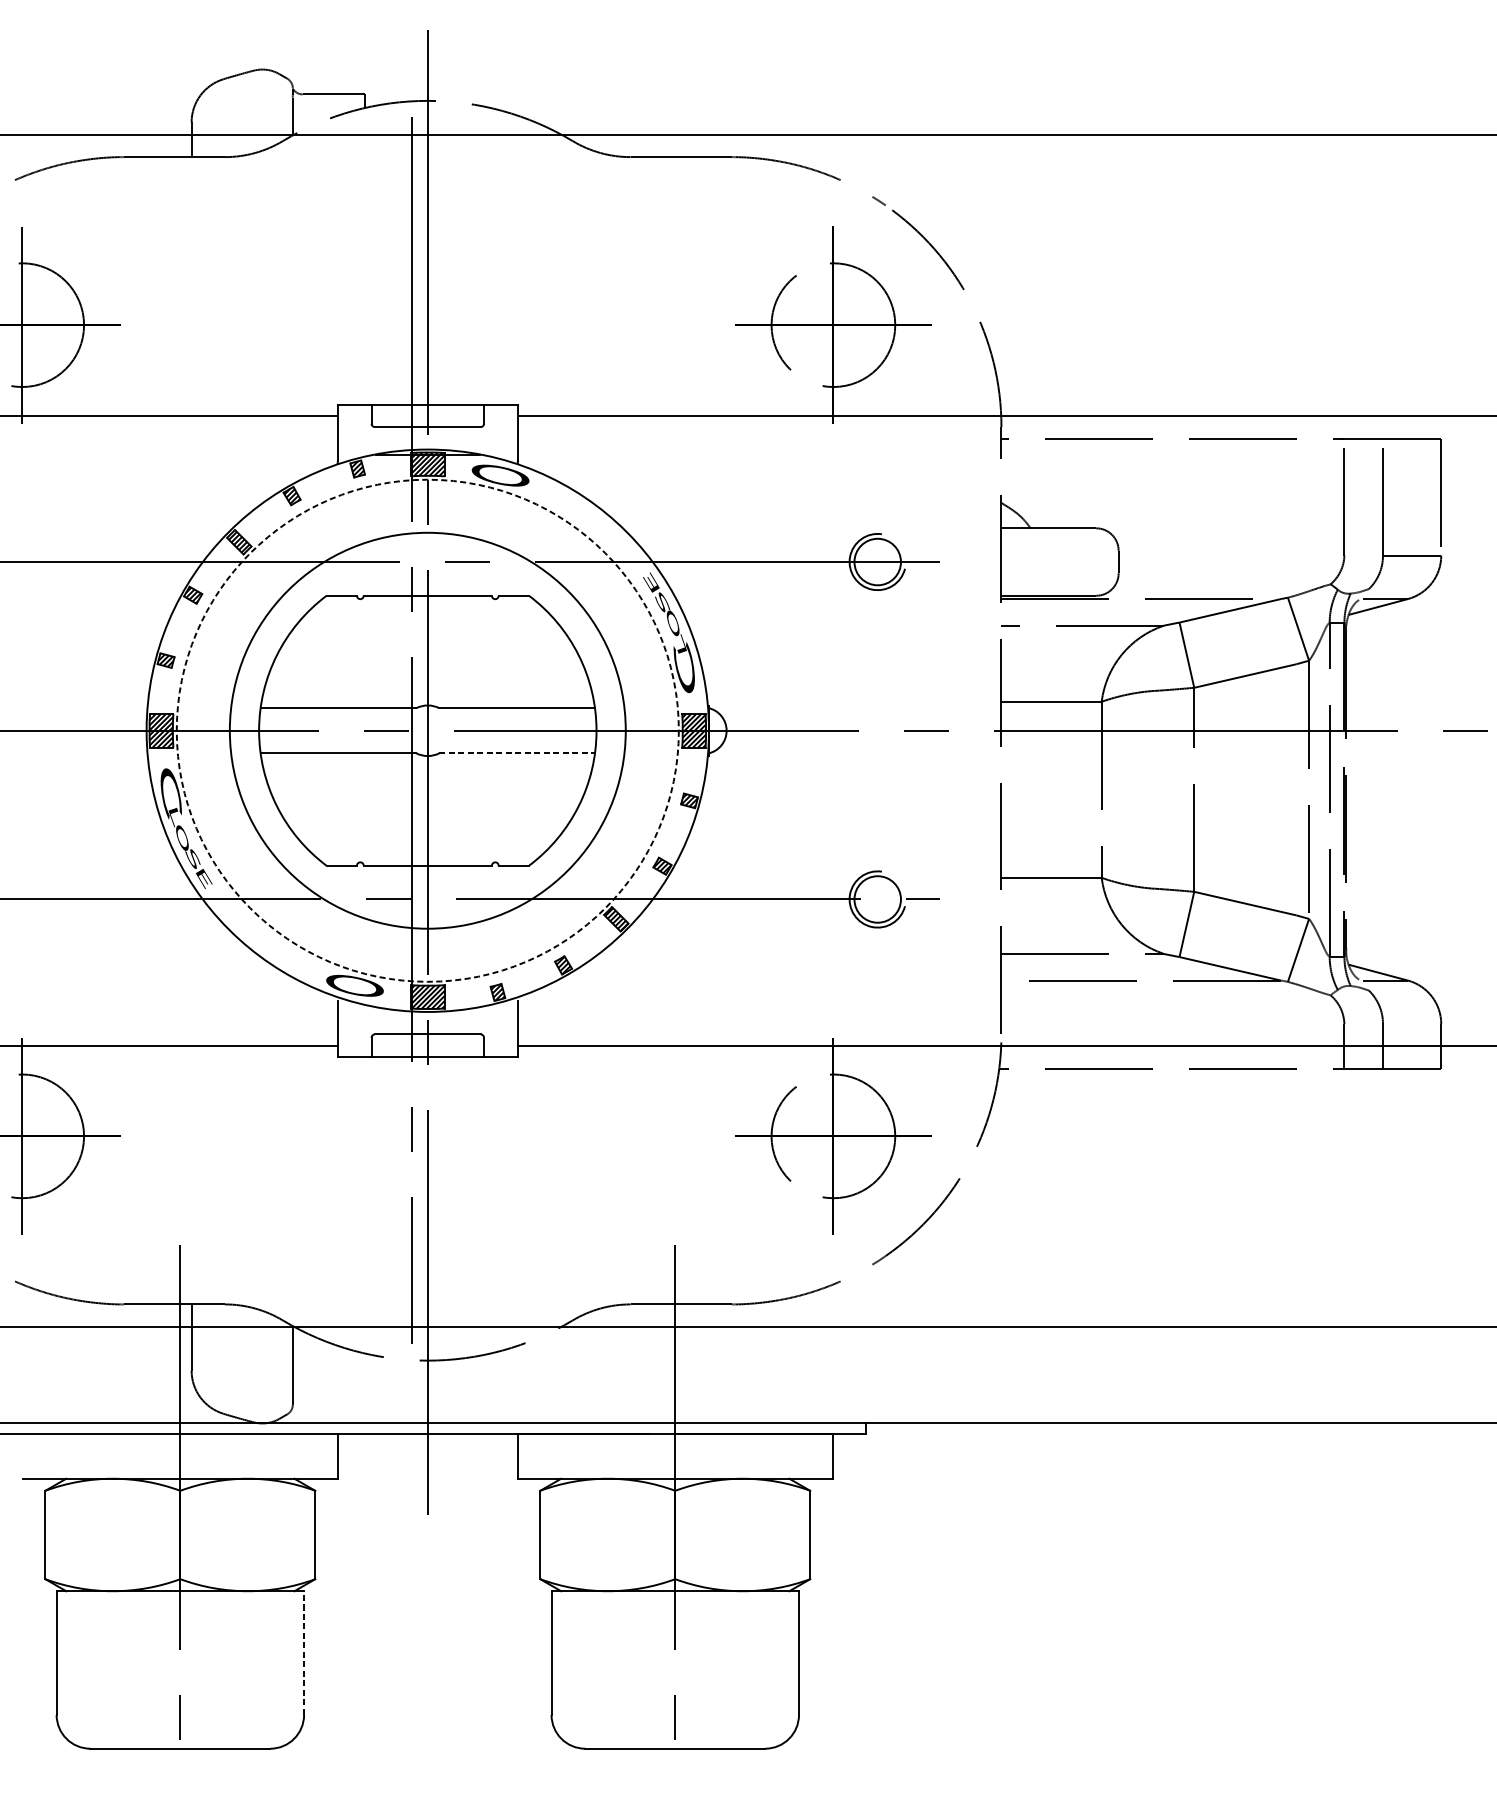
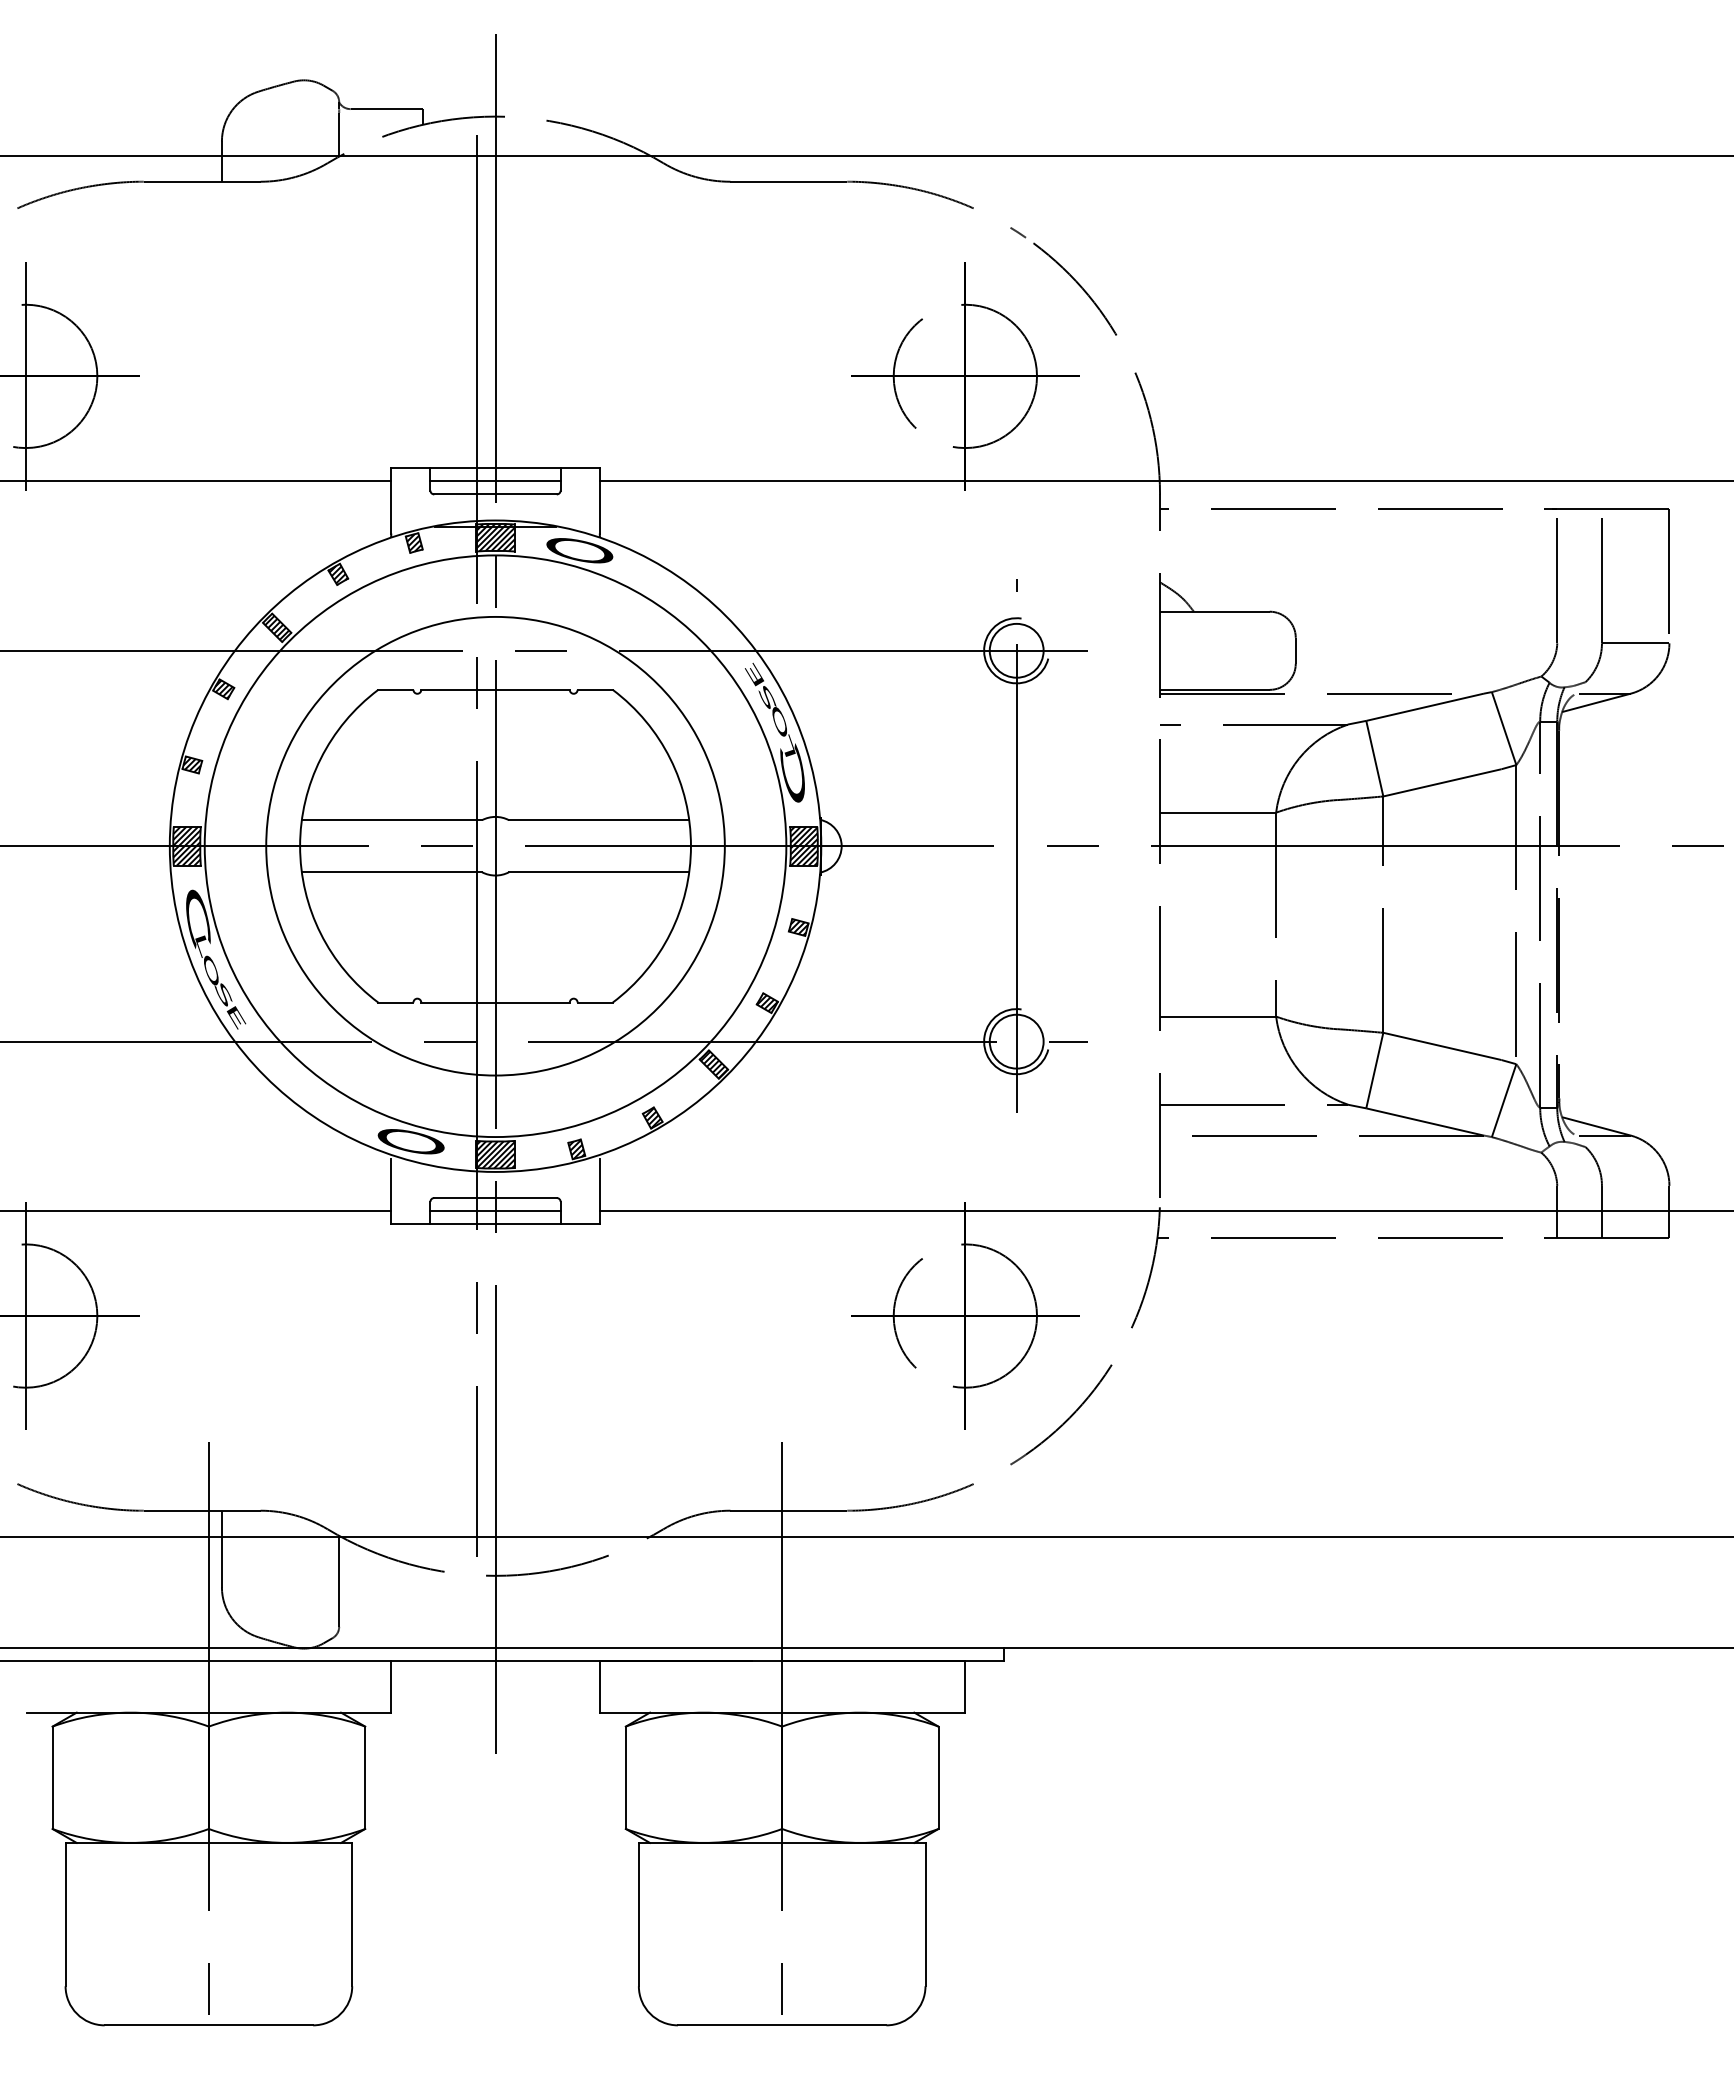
line: (427, 415) -> (495, 481), added
circle: (427, 730) -> (495, 846), dashed -> solid
line: (877, 730) -> (1016, 846), added
line: (517, 753) -> (599, 872), dashed -> solid
line: (427, 1046) -> (495, 1211), added
line: (304, 1653) -> (352, 1914), dashed -> solid

